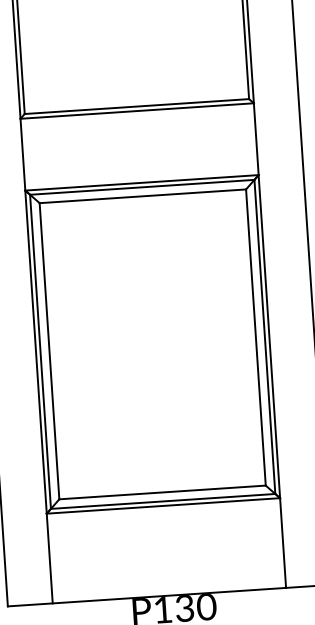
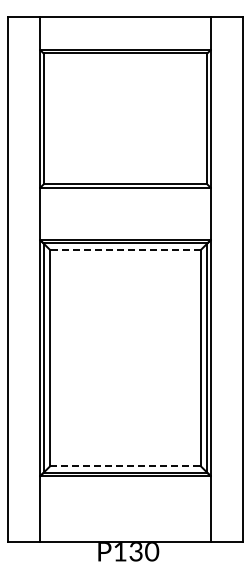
line: (142, 196) -> (125, 250), solid -> dashed
line: (162, 492) -> (125, 466), solid -> dashed

